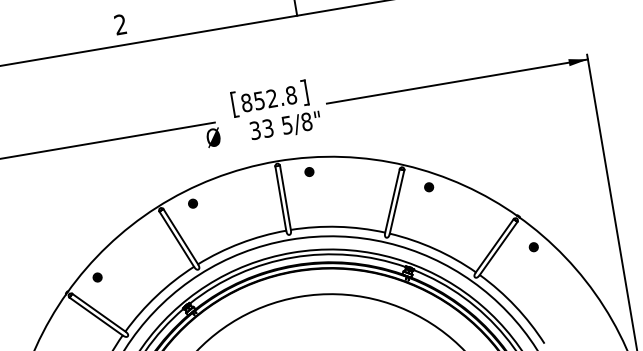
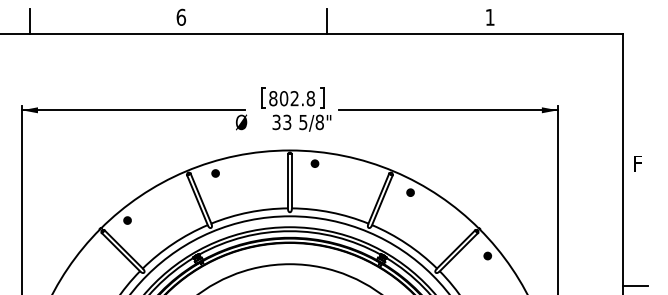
text: (120, 23) -> (181, 16), 2 -> 6
text: (258, 100) -> (283, 98), 852.8 -> 802.8

